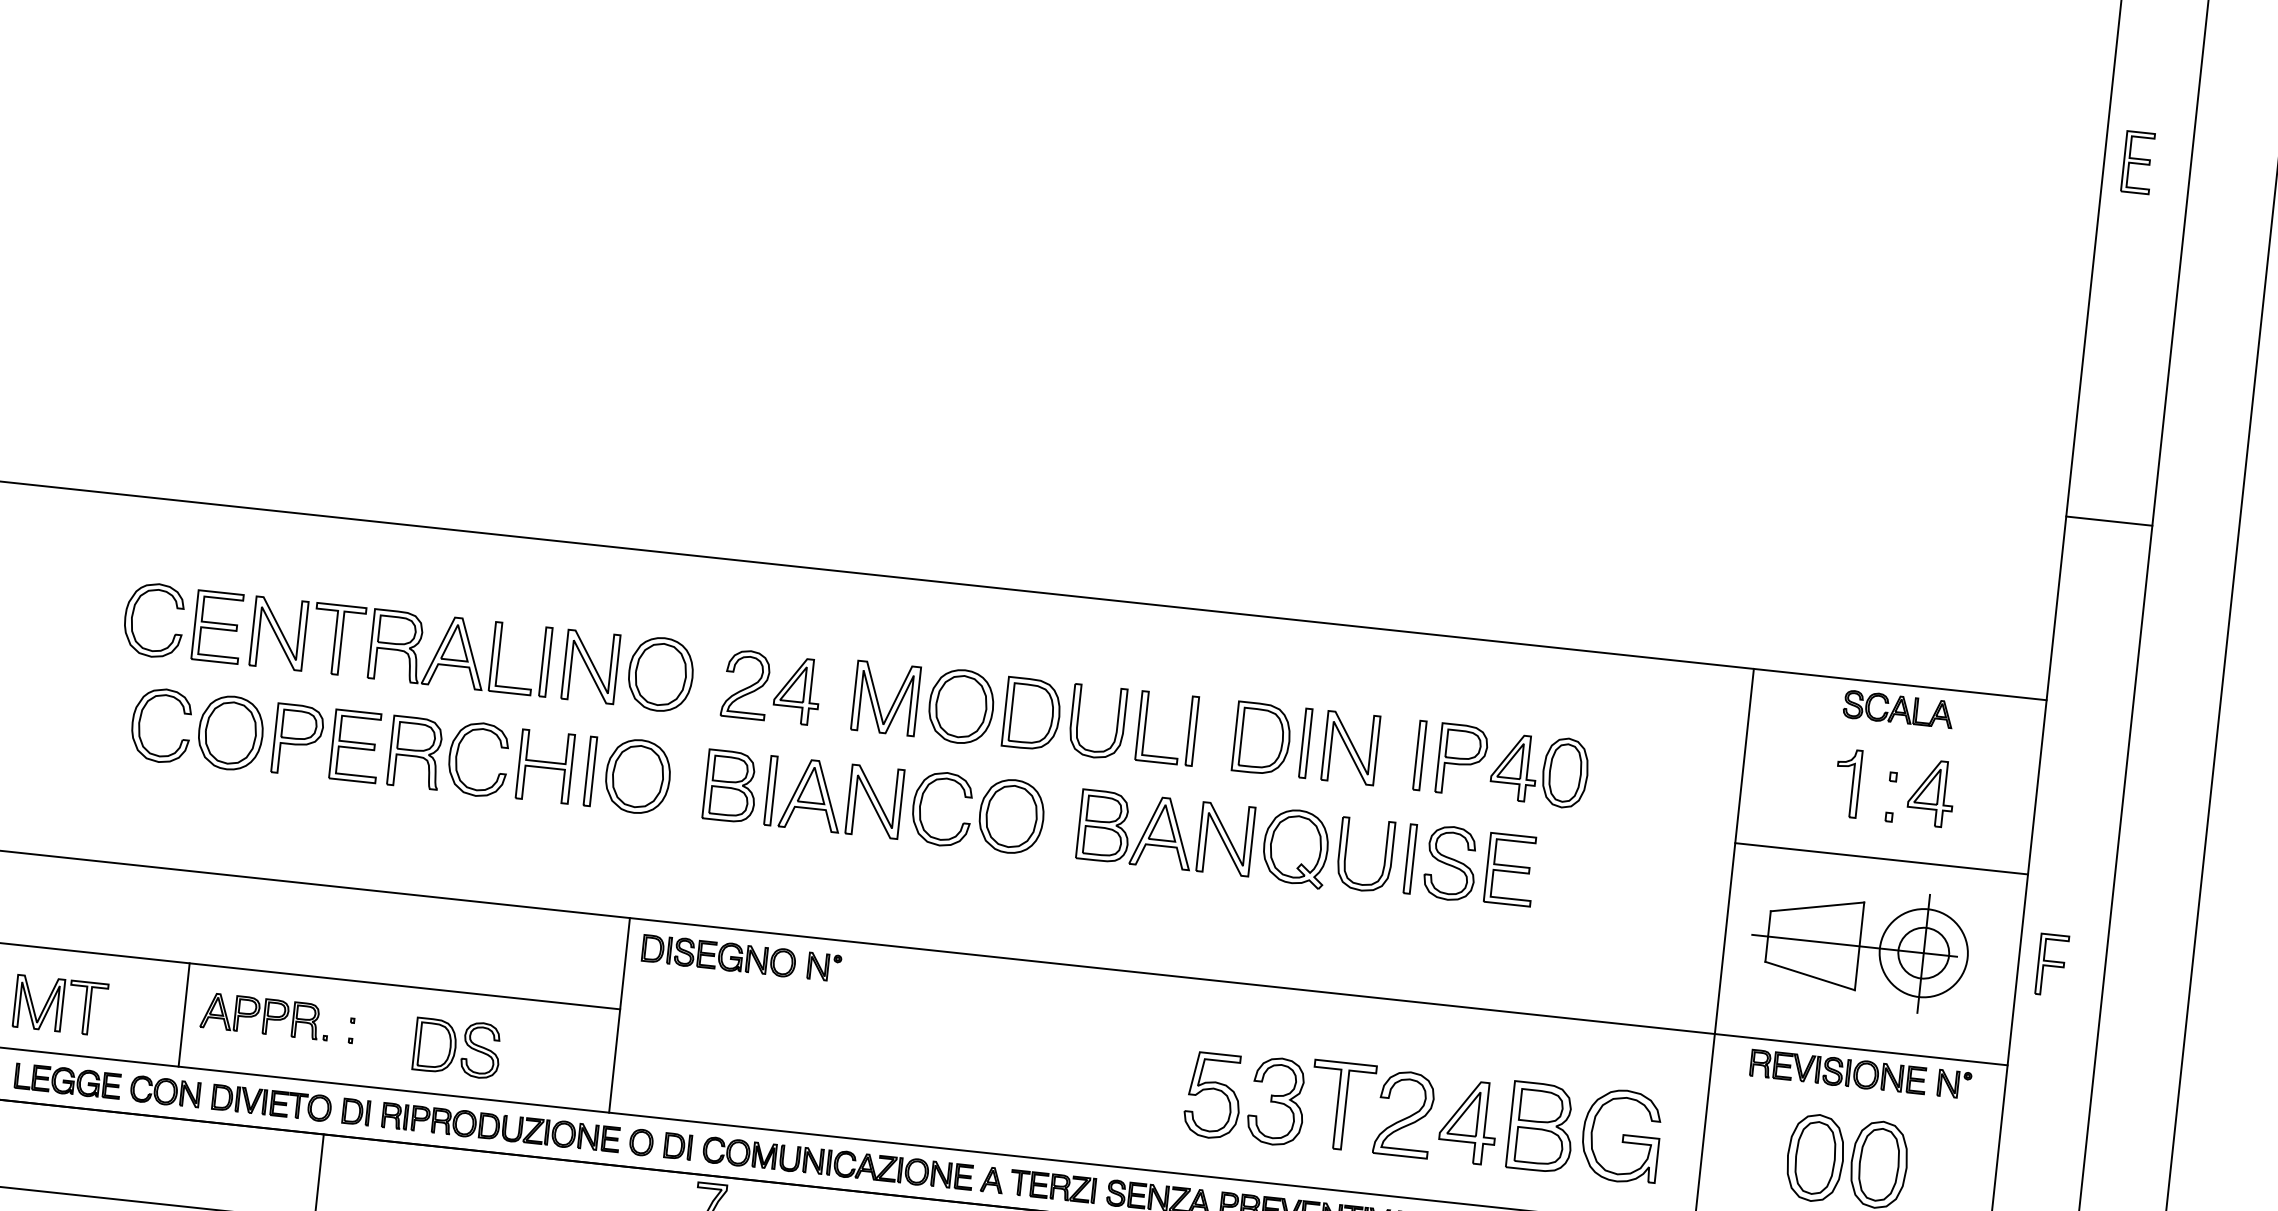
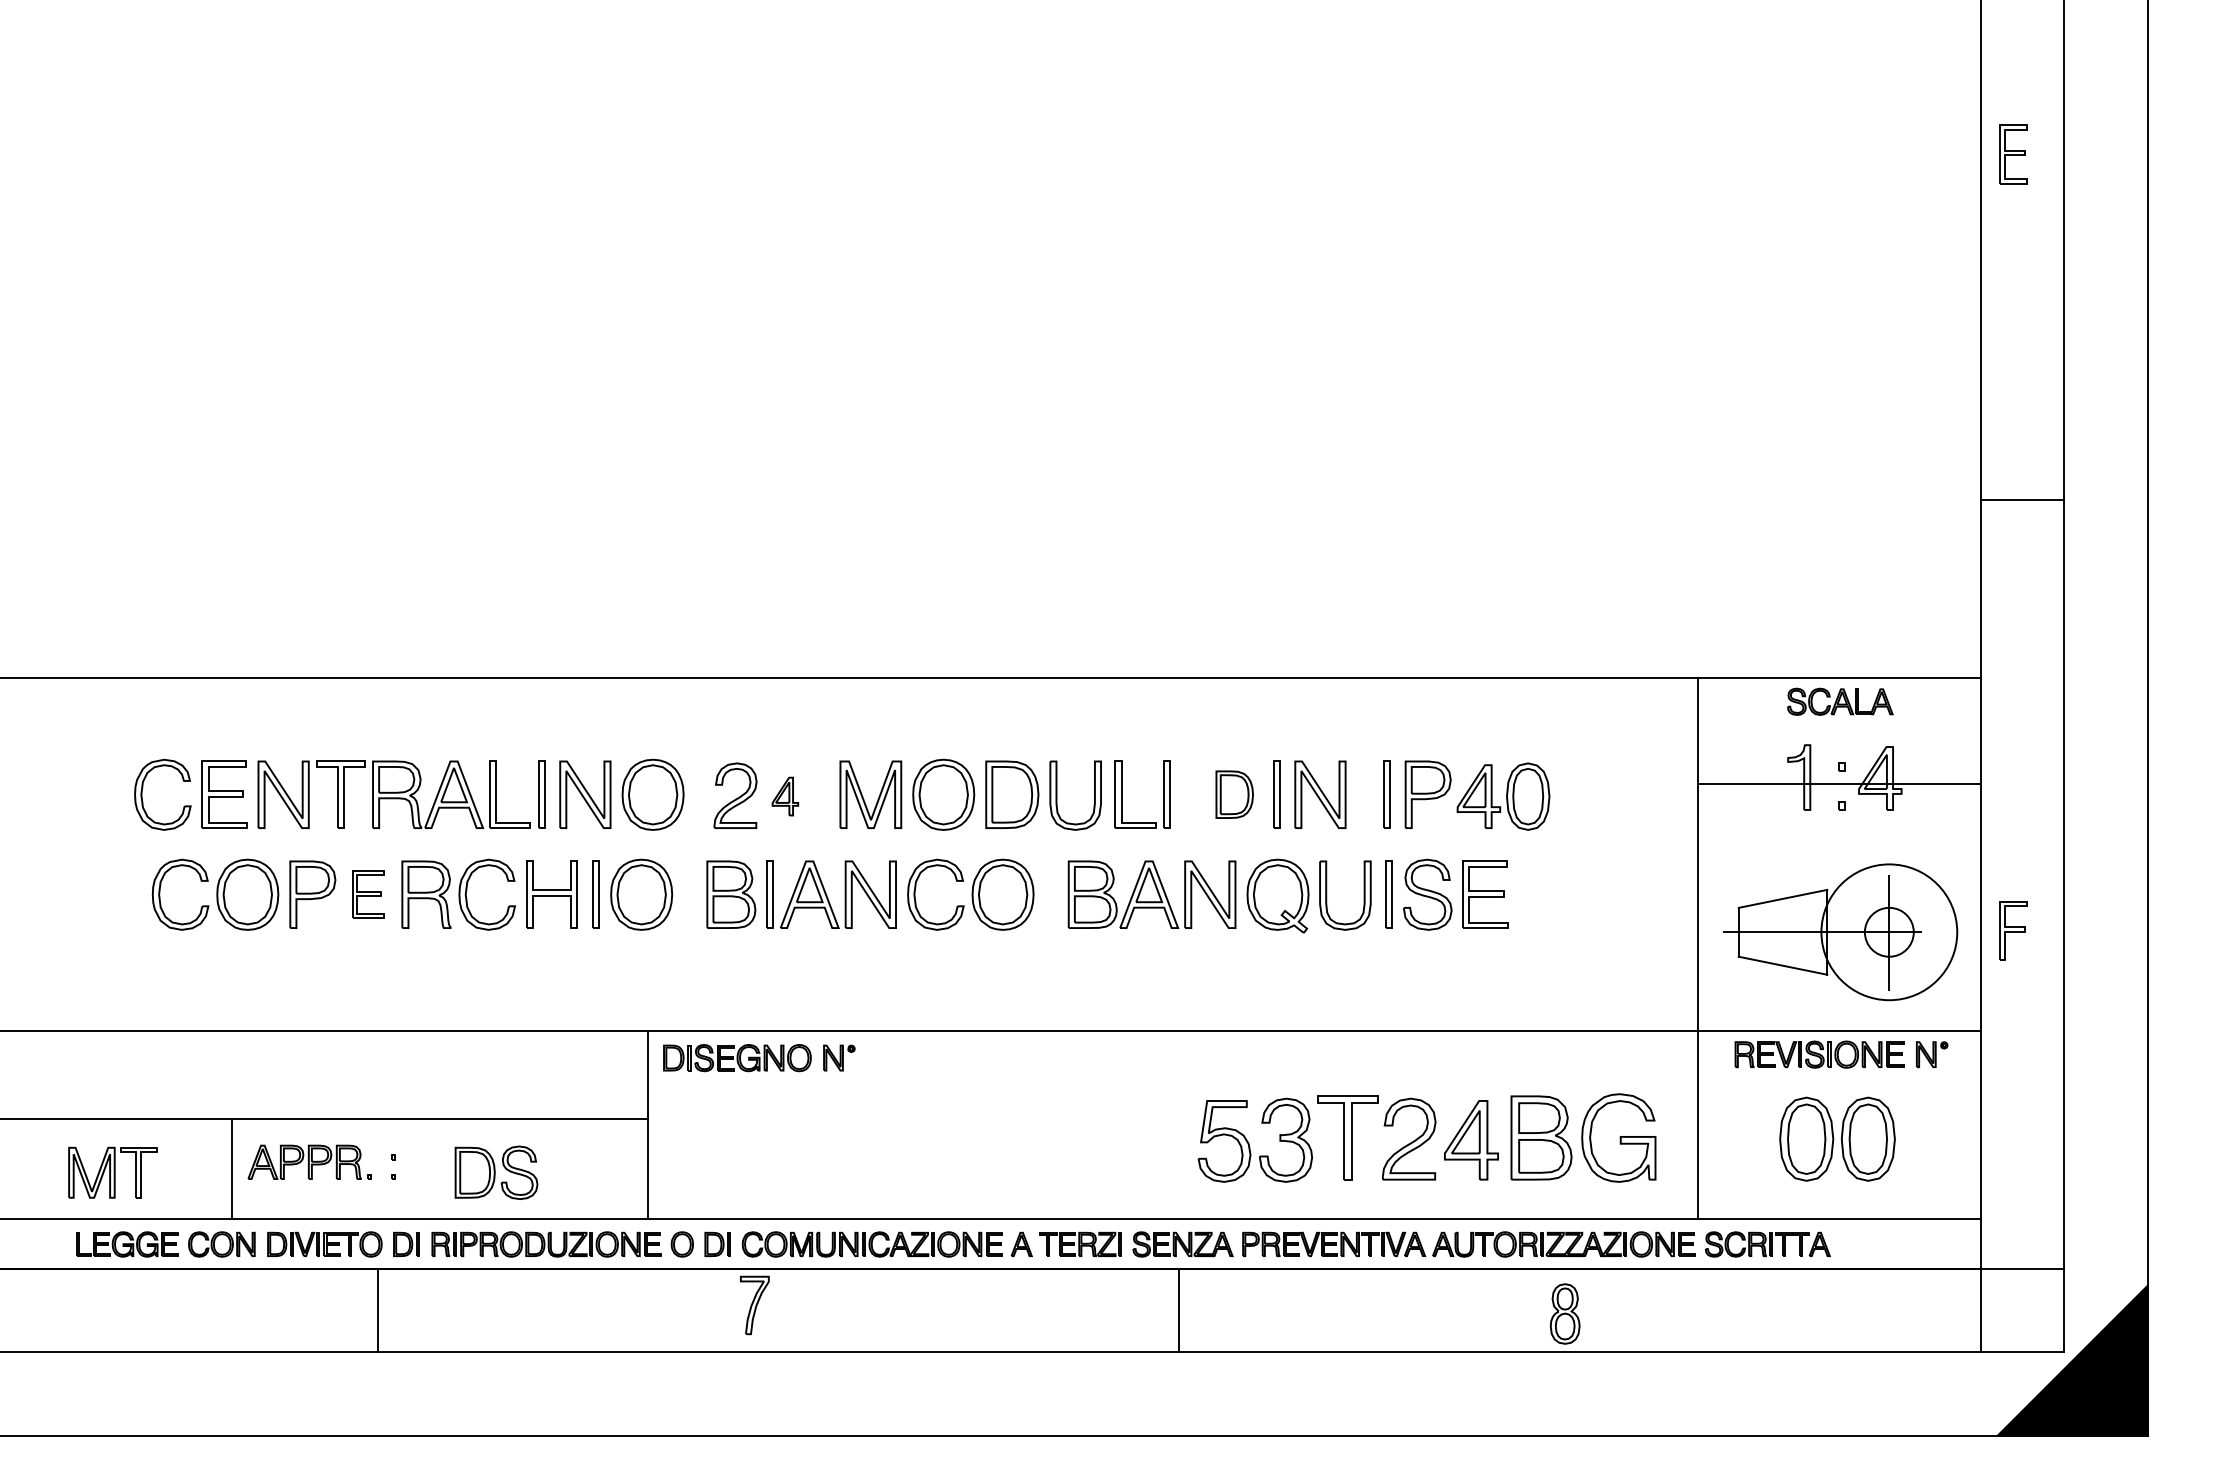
part: (797, 690) -> (785, 796), size x0.6
part: (1262, 738) -> (1234, 794), size x0.7
part: (355, 746) -> (368, 894), size x0.7
line: (1881, 858) -> (1839, 784), moved
circle: (1922, 952) -> (1888, 931), size x1.6

